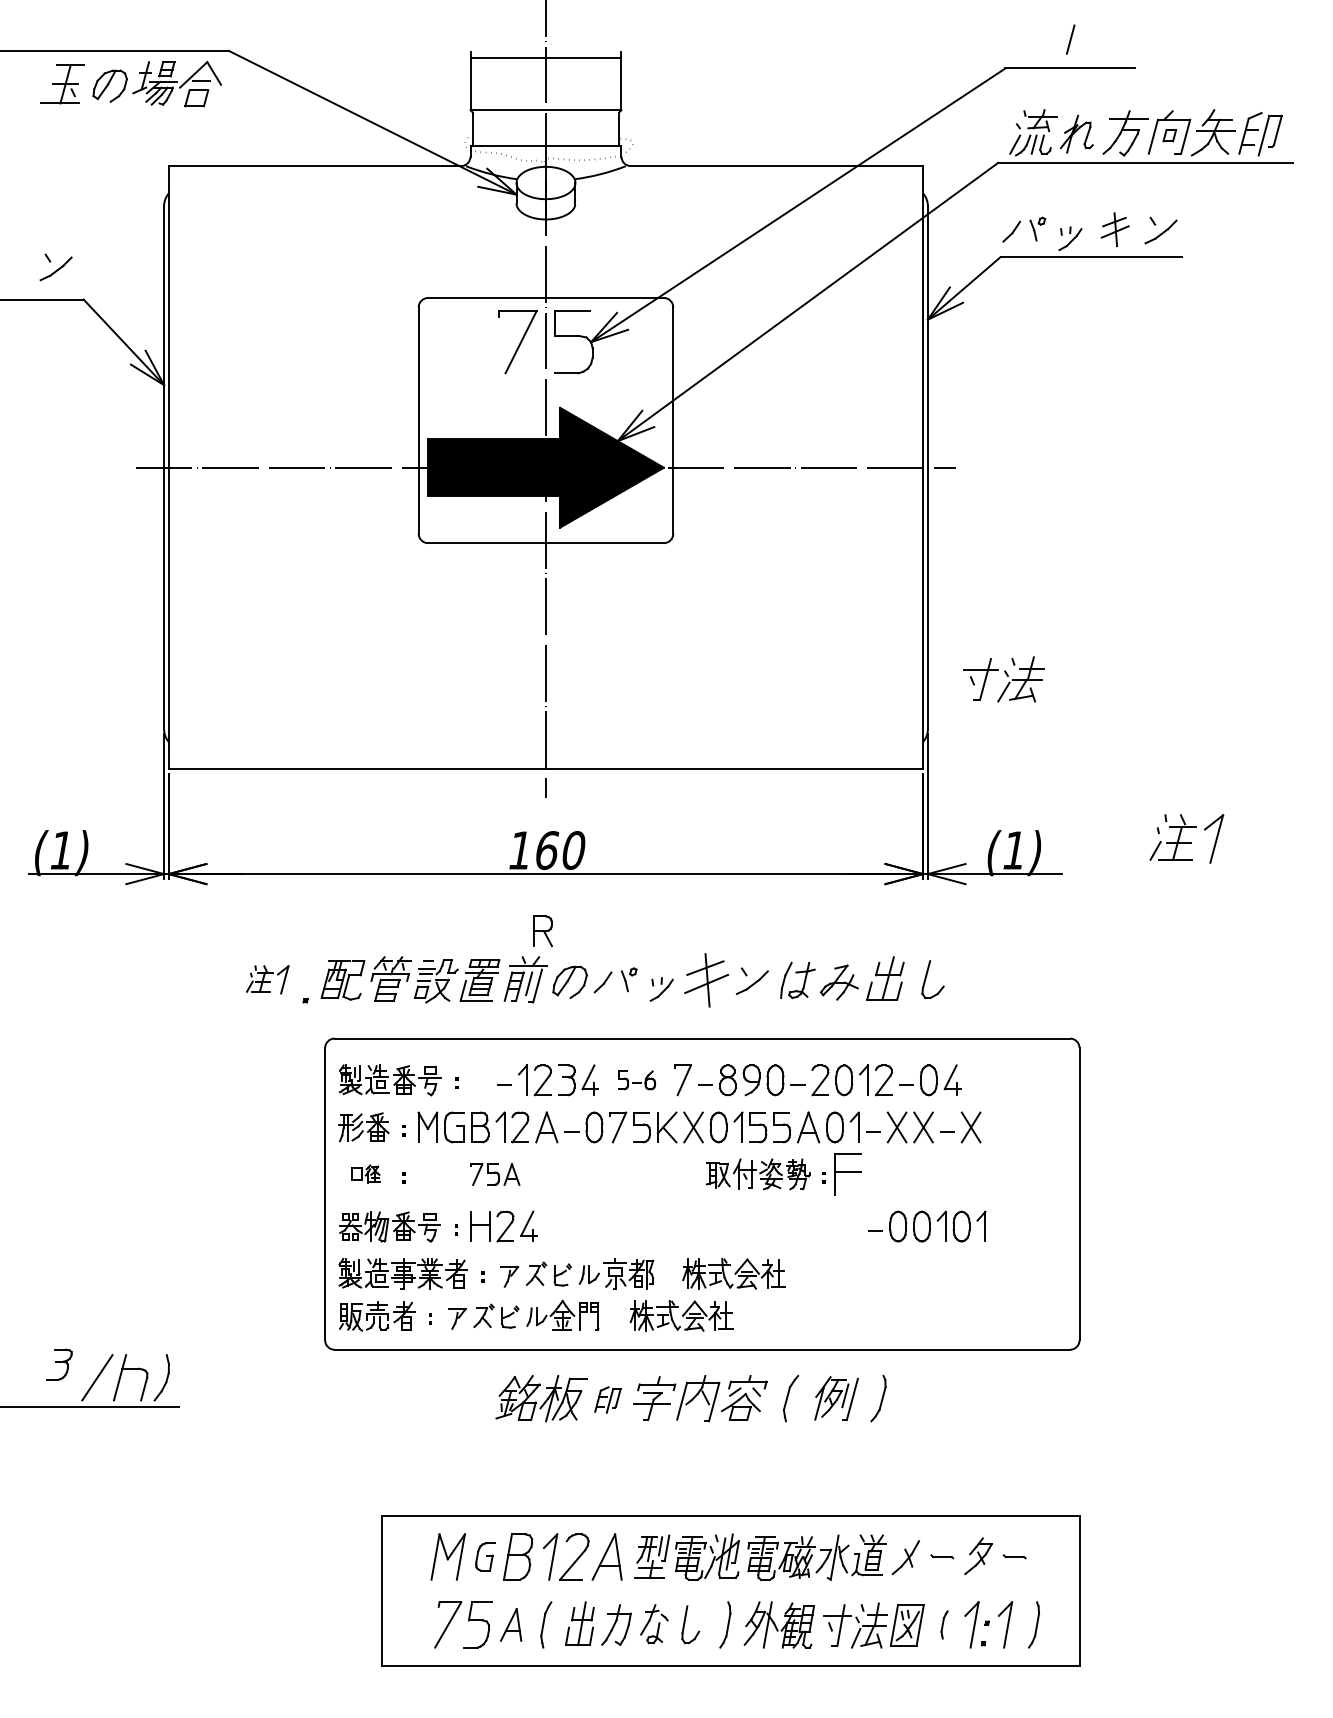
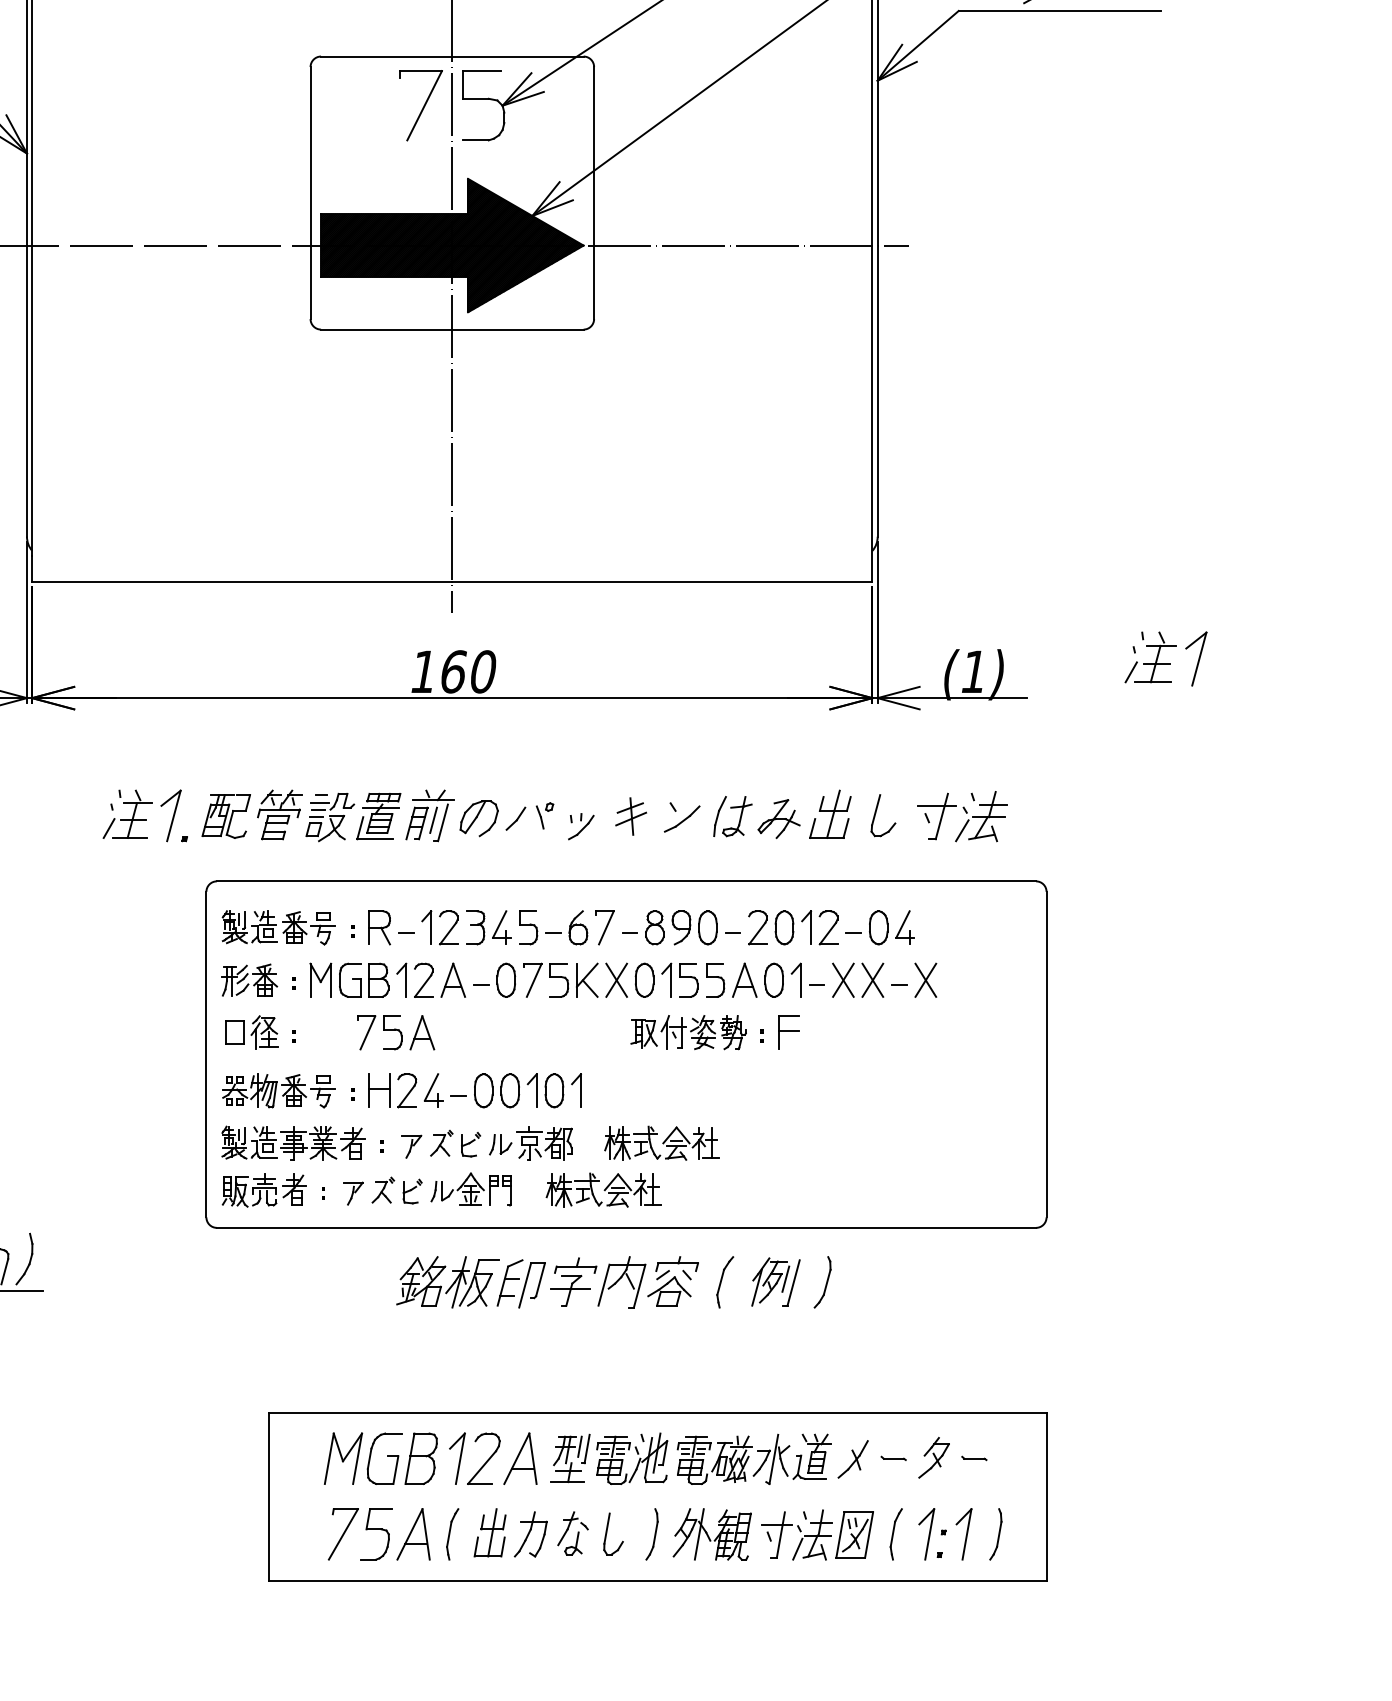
part: (1003, 679) -> (961, 816), moved
part: (542, 931) -> (379, 928), moved
part: (267, 979) -> (142, 815), size x1.67
part: (706, 980) -> (631, 816), size x0.62
part: (636, 1080) -> (553, 928), size x1.67
part: (365, 1173) -> (251, 1031), size x1.67
part: (495, 1174) -> (396, 1032), size x1.43
part: (848, 1174) -> (789, 1032), size x0.71
part: (927, 1226) -> (516, 1090), moved
part: (607, 1399) -> (520, 1283), size x1.67
part: (485, 1556) -> (384, 1458), size x1.67
part: (510, 1624) -> (412, 1533), size x1.43
part: (944, 1624) -> (896, 1533), size x1.67

